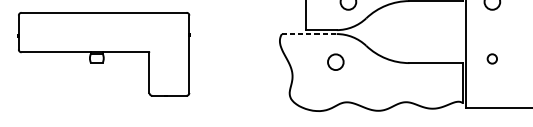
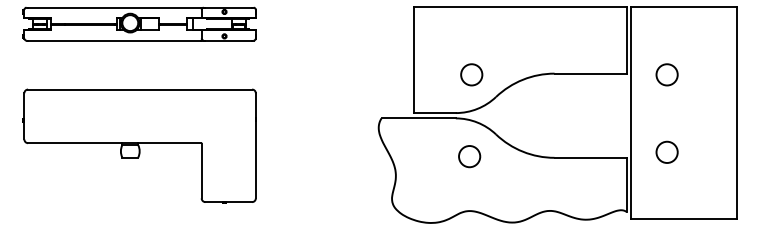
line: (309, 34) -> (419, 118), dashed -> solid
circle: (491, 58) -> (666, 151), size x1.67
circle: (335, 62) -> (469, 156), moved

